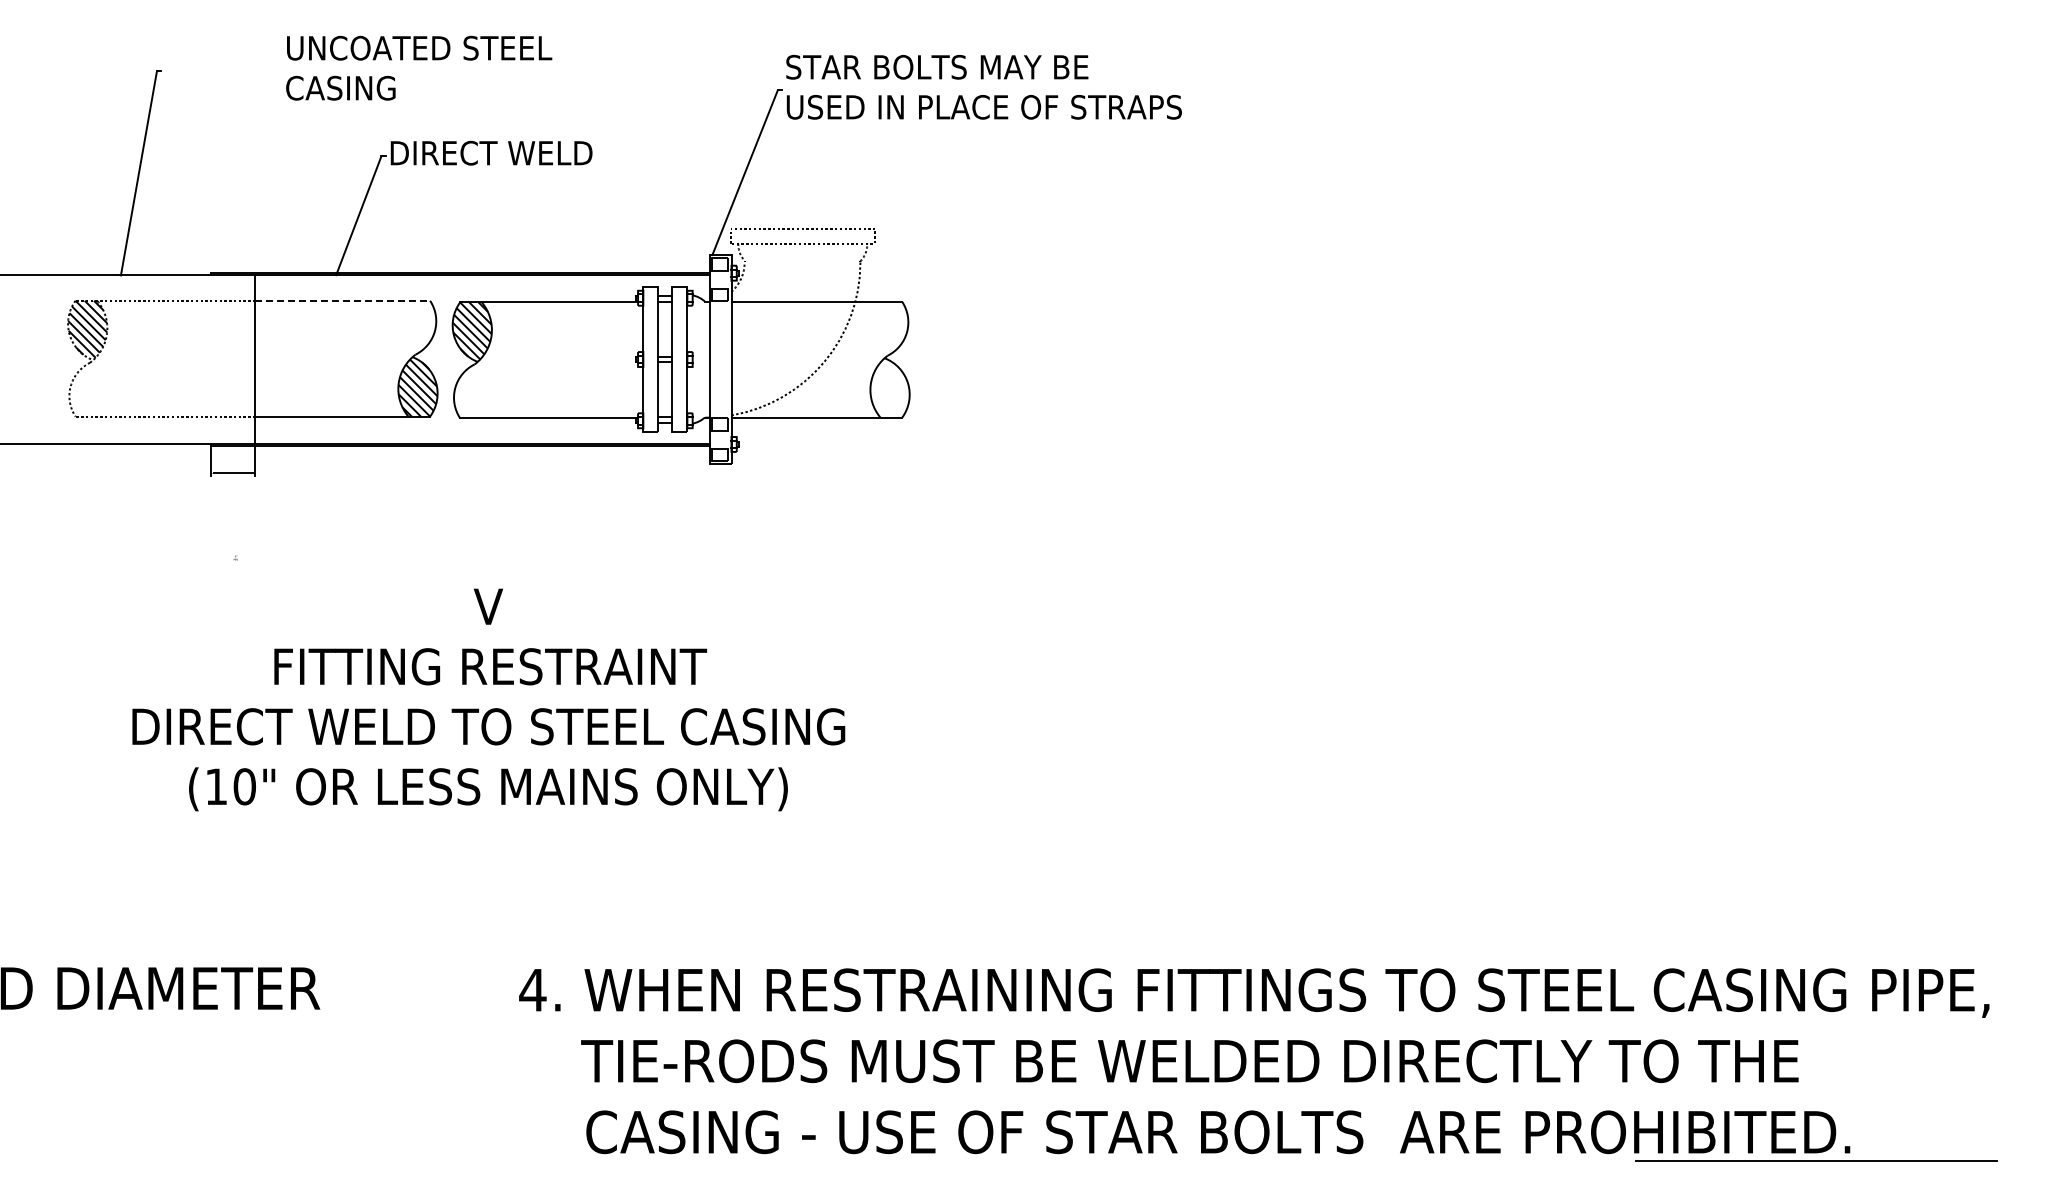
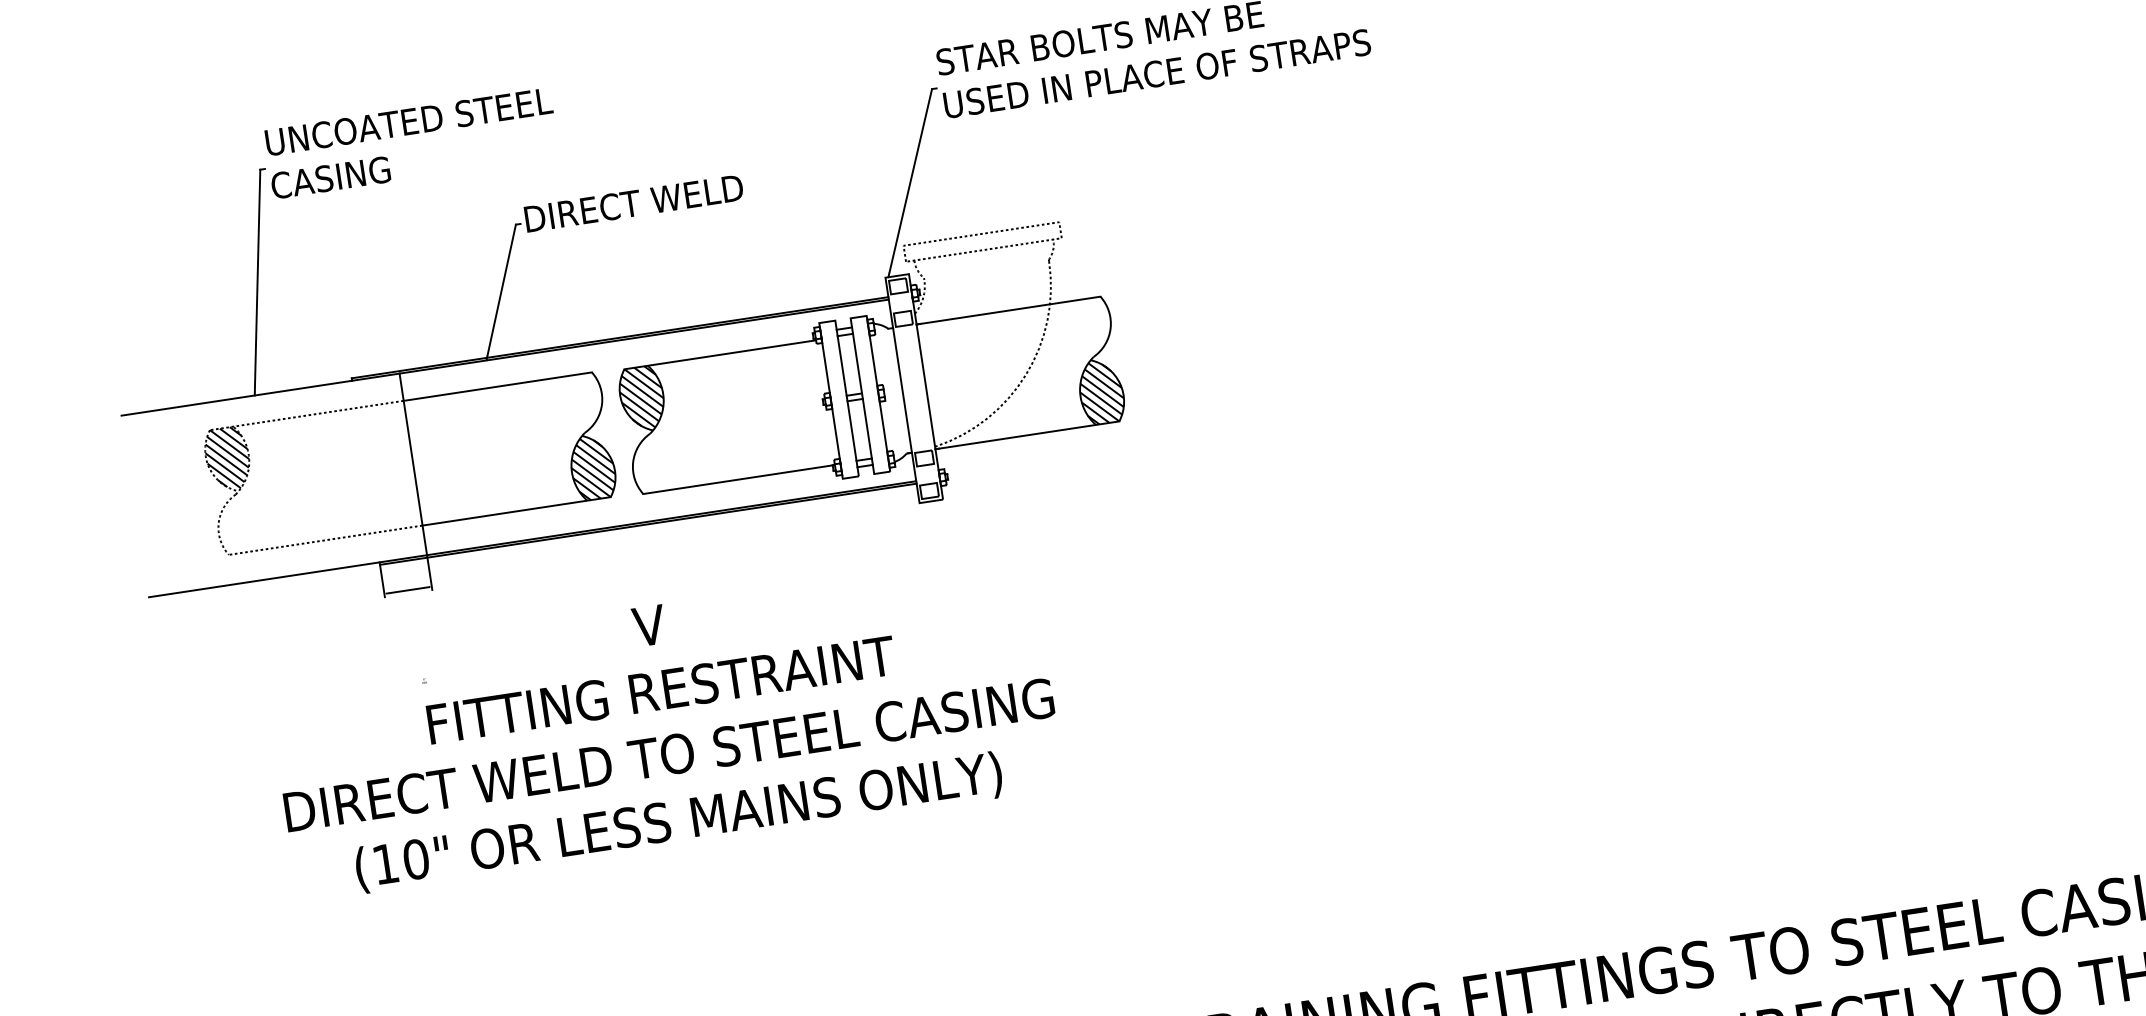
text: (419, 67) -> (412, 142), moved
line: (343, 300) -> (498, 386), dashed -> solid
hatch: (889, 388) -> (1100, 392), added
text: (488, 699) -> (664, 725), moved

